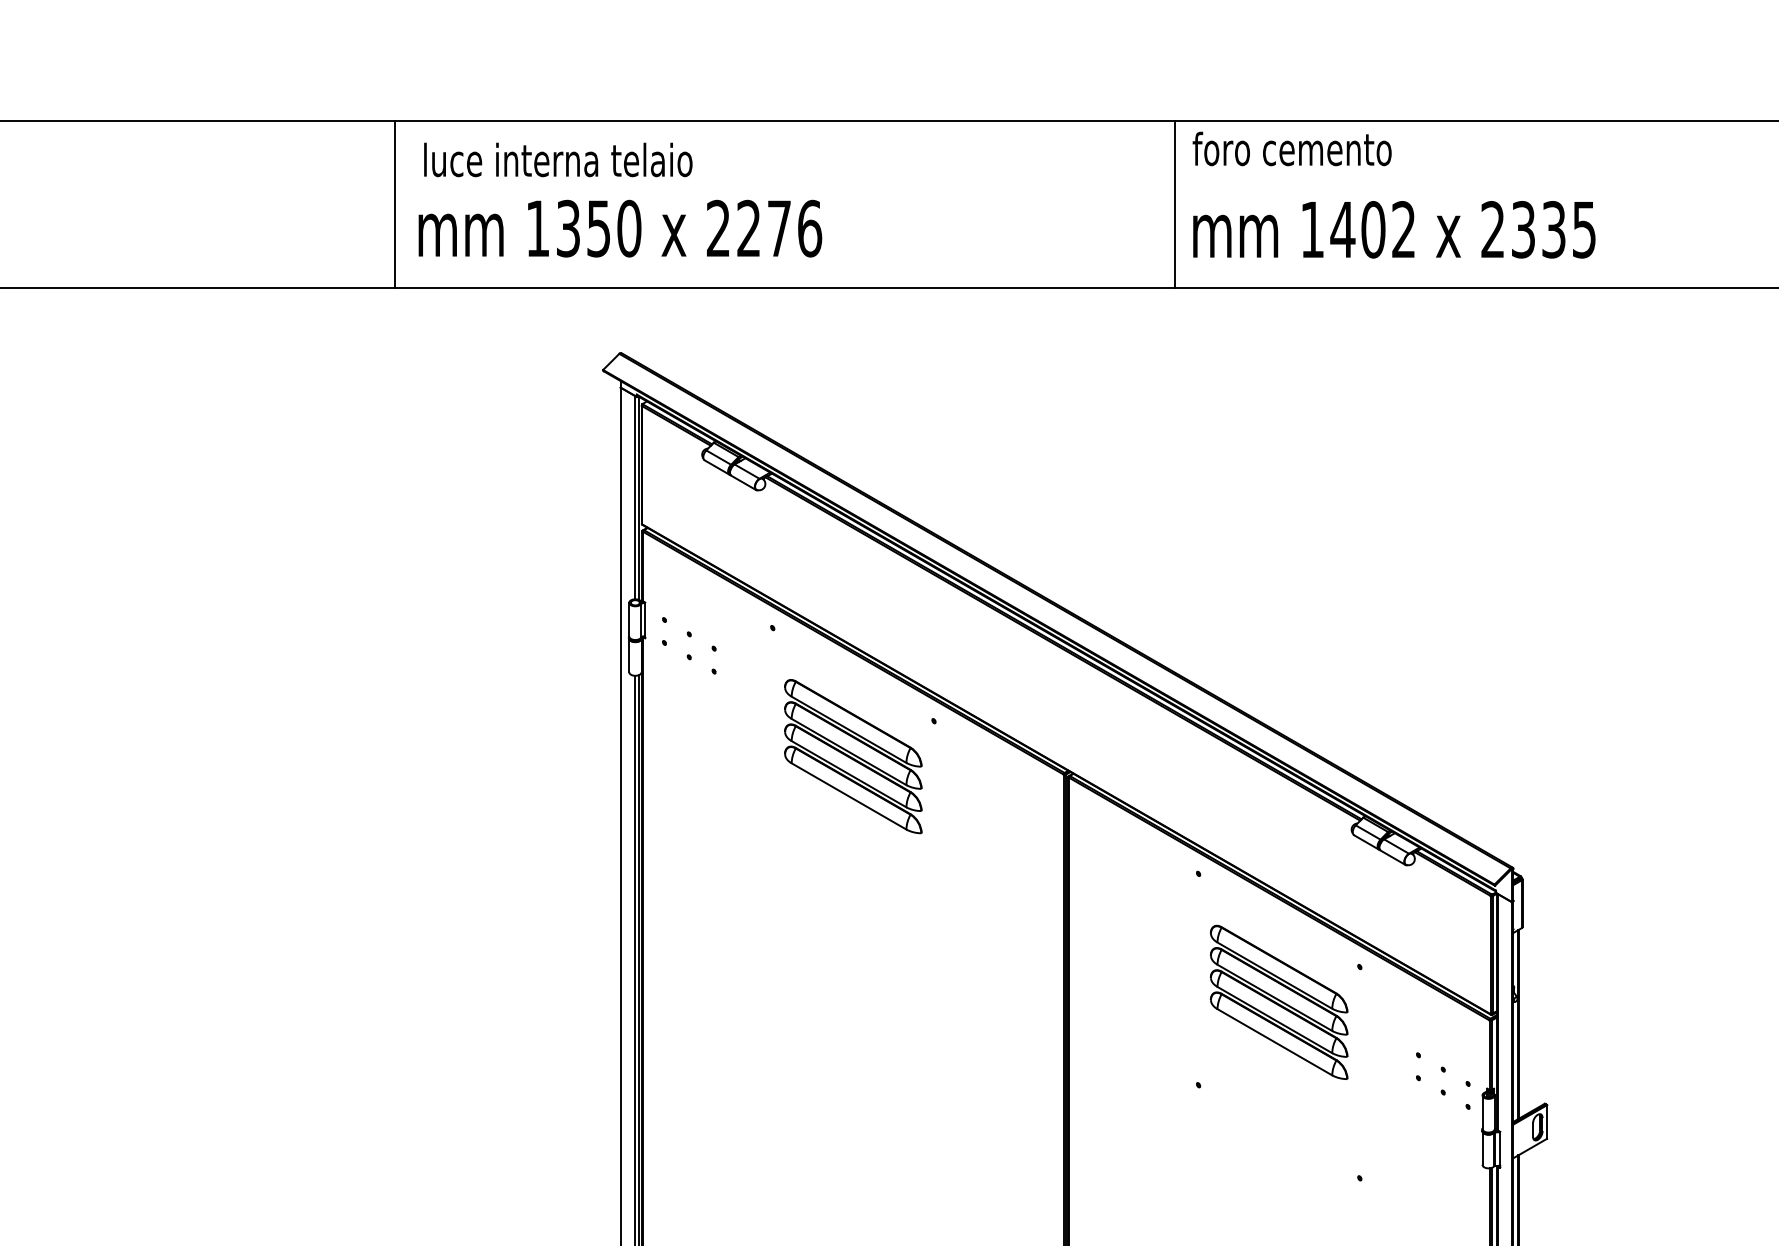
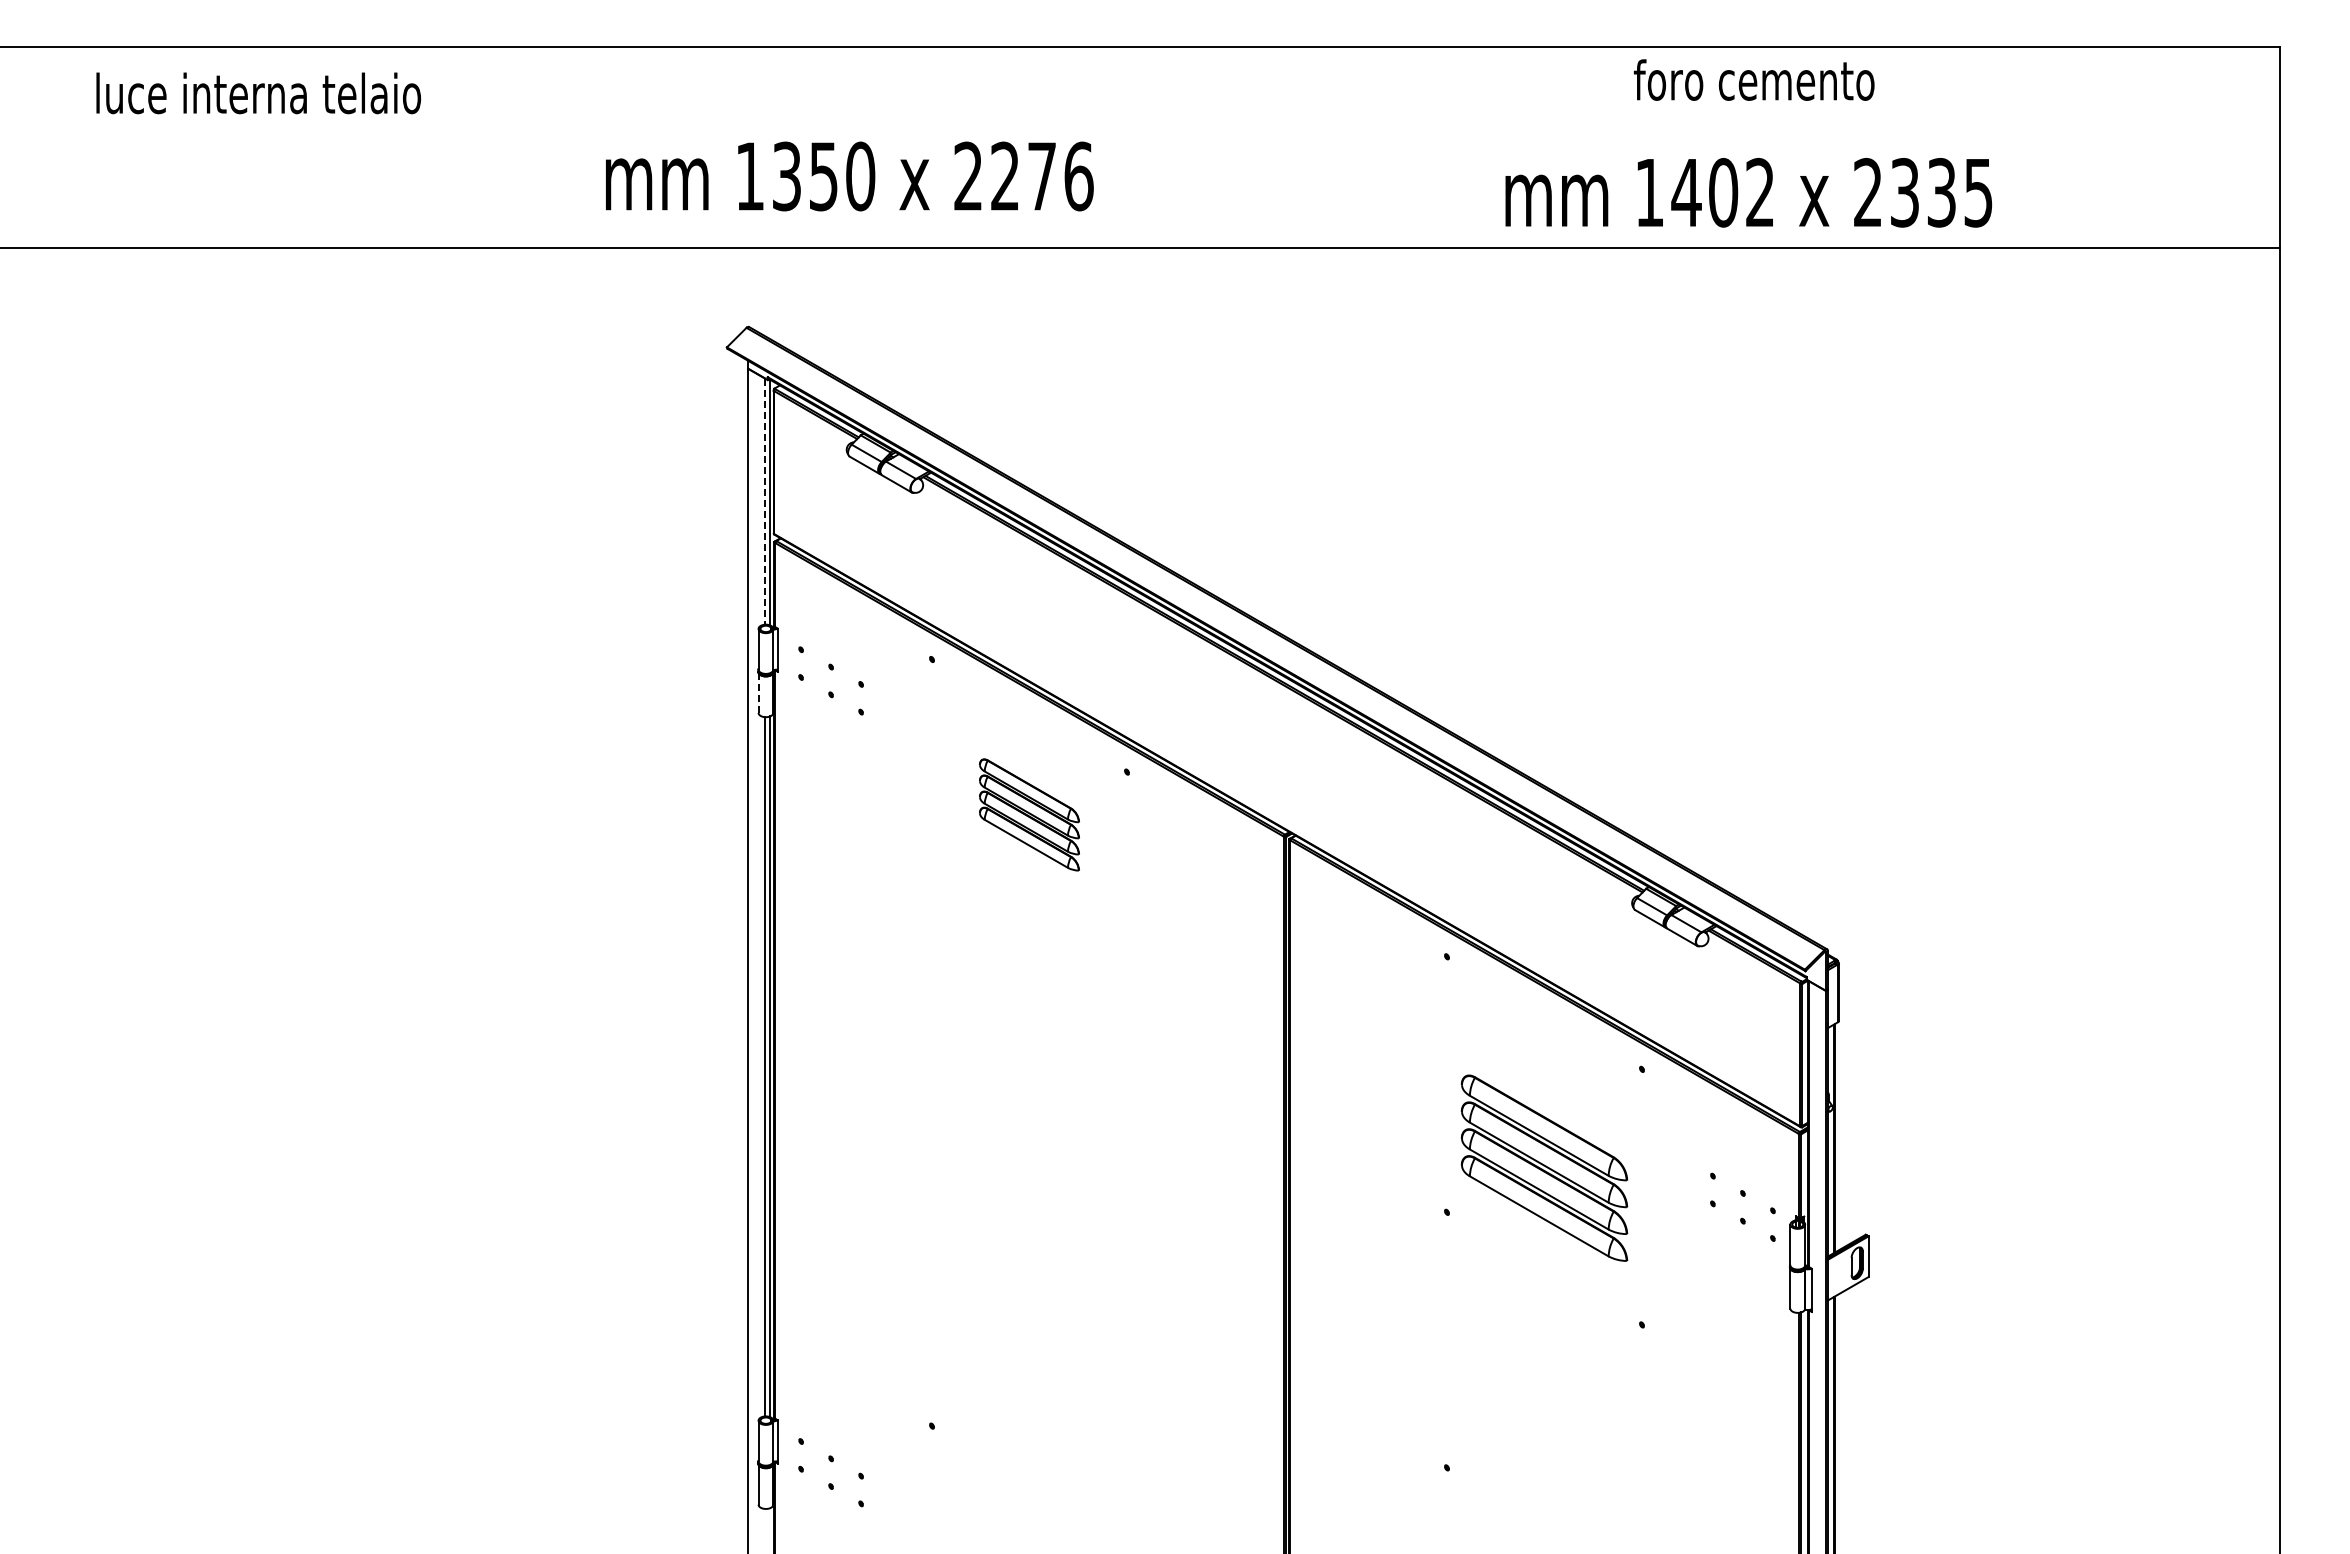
text: (1292, 148) -> (1754, 79), moved
text: (558, 160) -> (258, 93), moved
line: (395, 204) -> (475, 147), removed
line: (1175, 204) -> (1418, 147), removed
text: (620, 228) -> (849, 176), moved
text: (1394, 229) -> (1748, 192), moved
line: (635, 498) -> (765, 502), solid -> dashed
line: (629, 656) -> (758, 693), solid -> dashed
part: (853, 756) -> (1029, 814), size x0.6
part: (1279, 1001) -> (1544, 1167), moved

